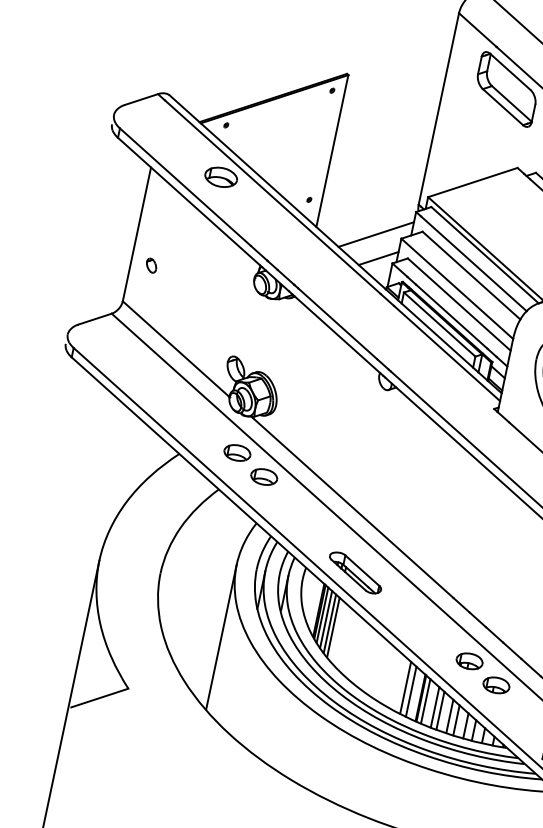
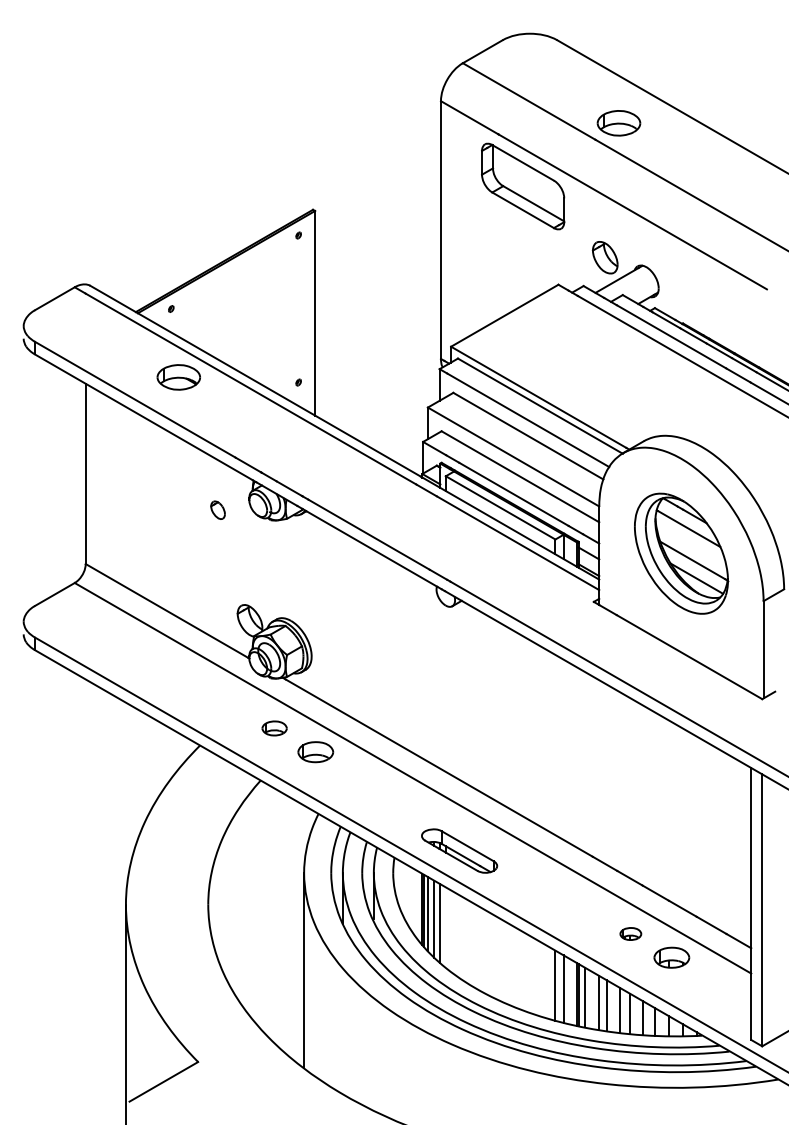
line: (376, 234) -> (394, 408), removed
line: (378, 258) -> (403, 439), removed
part: (151, 265) -> (217, 509), moved
part: (237, 452) -> (274, 728), size x0.7
line: (333, 627) -> (445, 927), removed
part: (469, 660) -> (630, 933), size x0.6

